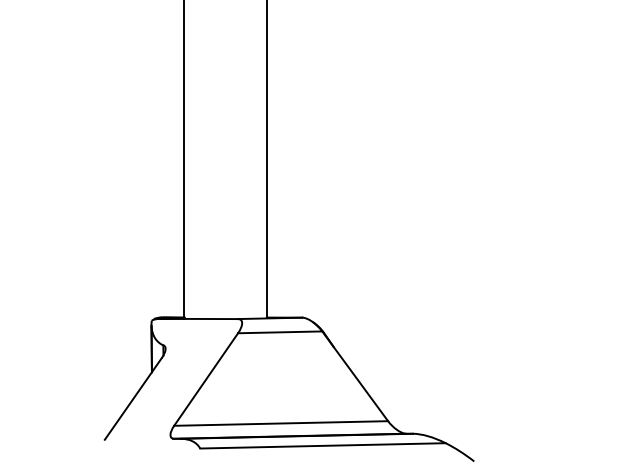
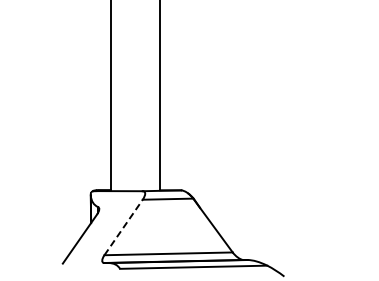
line: (205, 379) -> (123, 227), solid -> dashed

